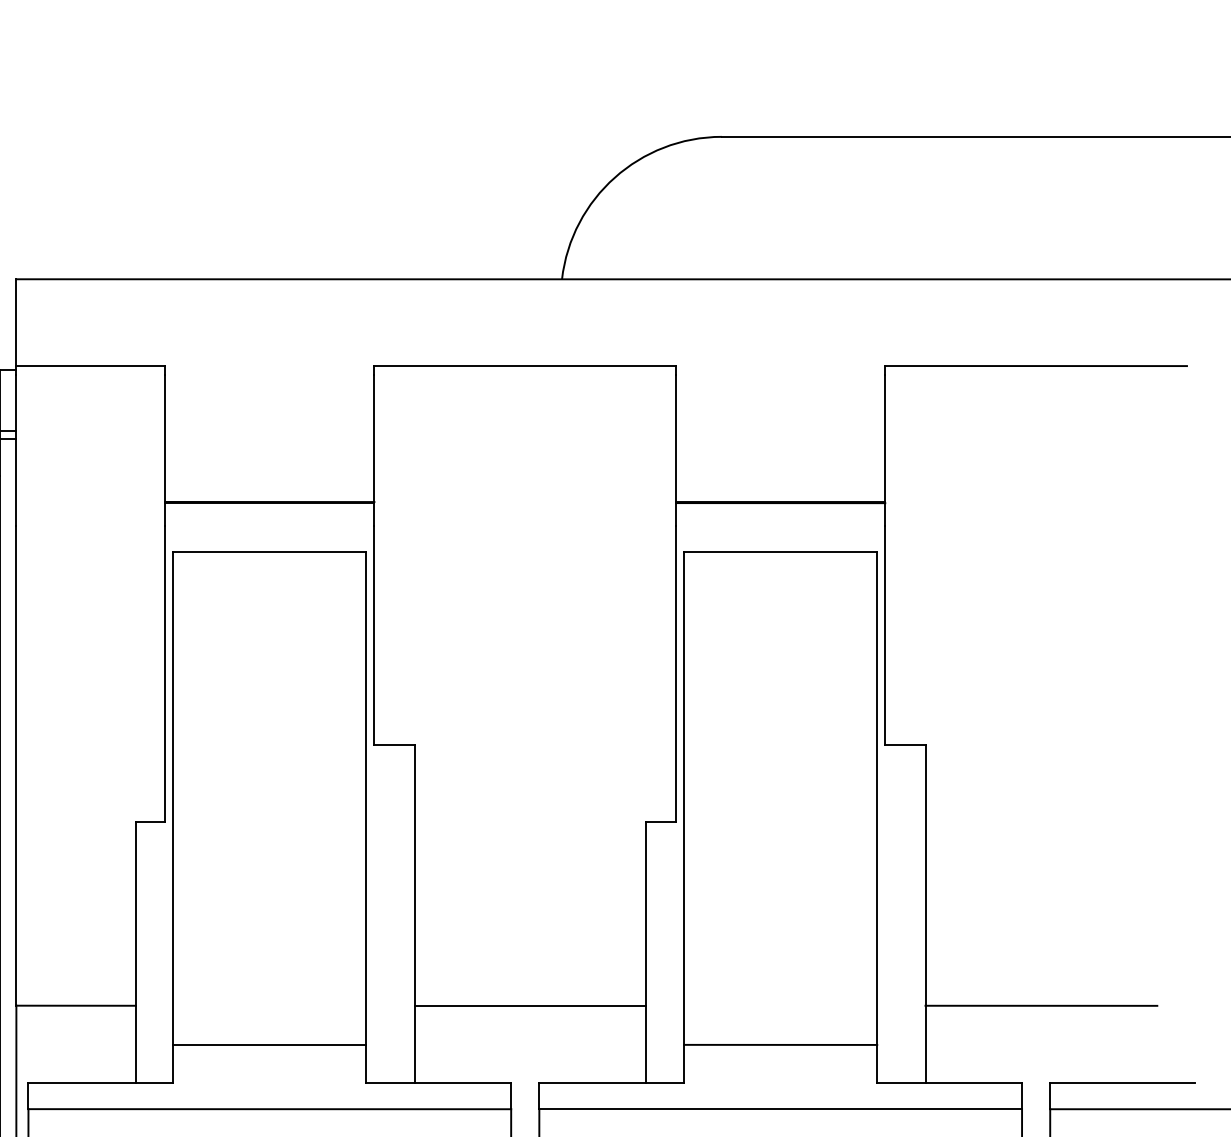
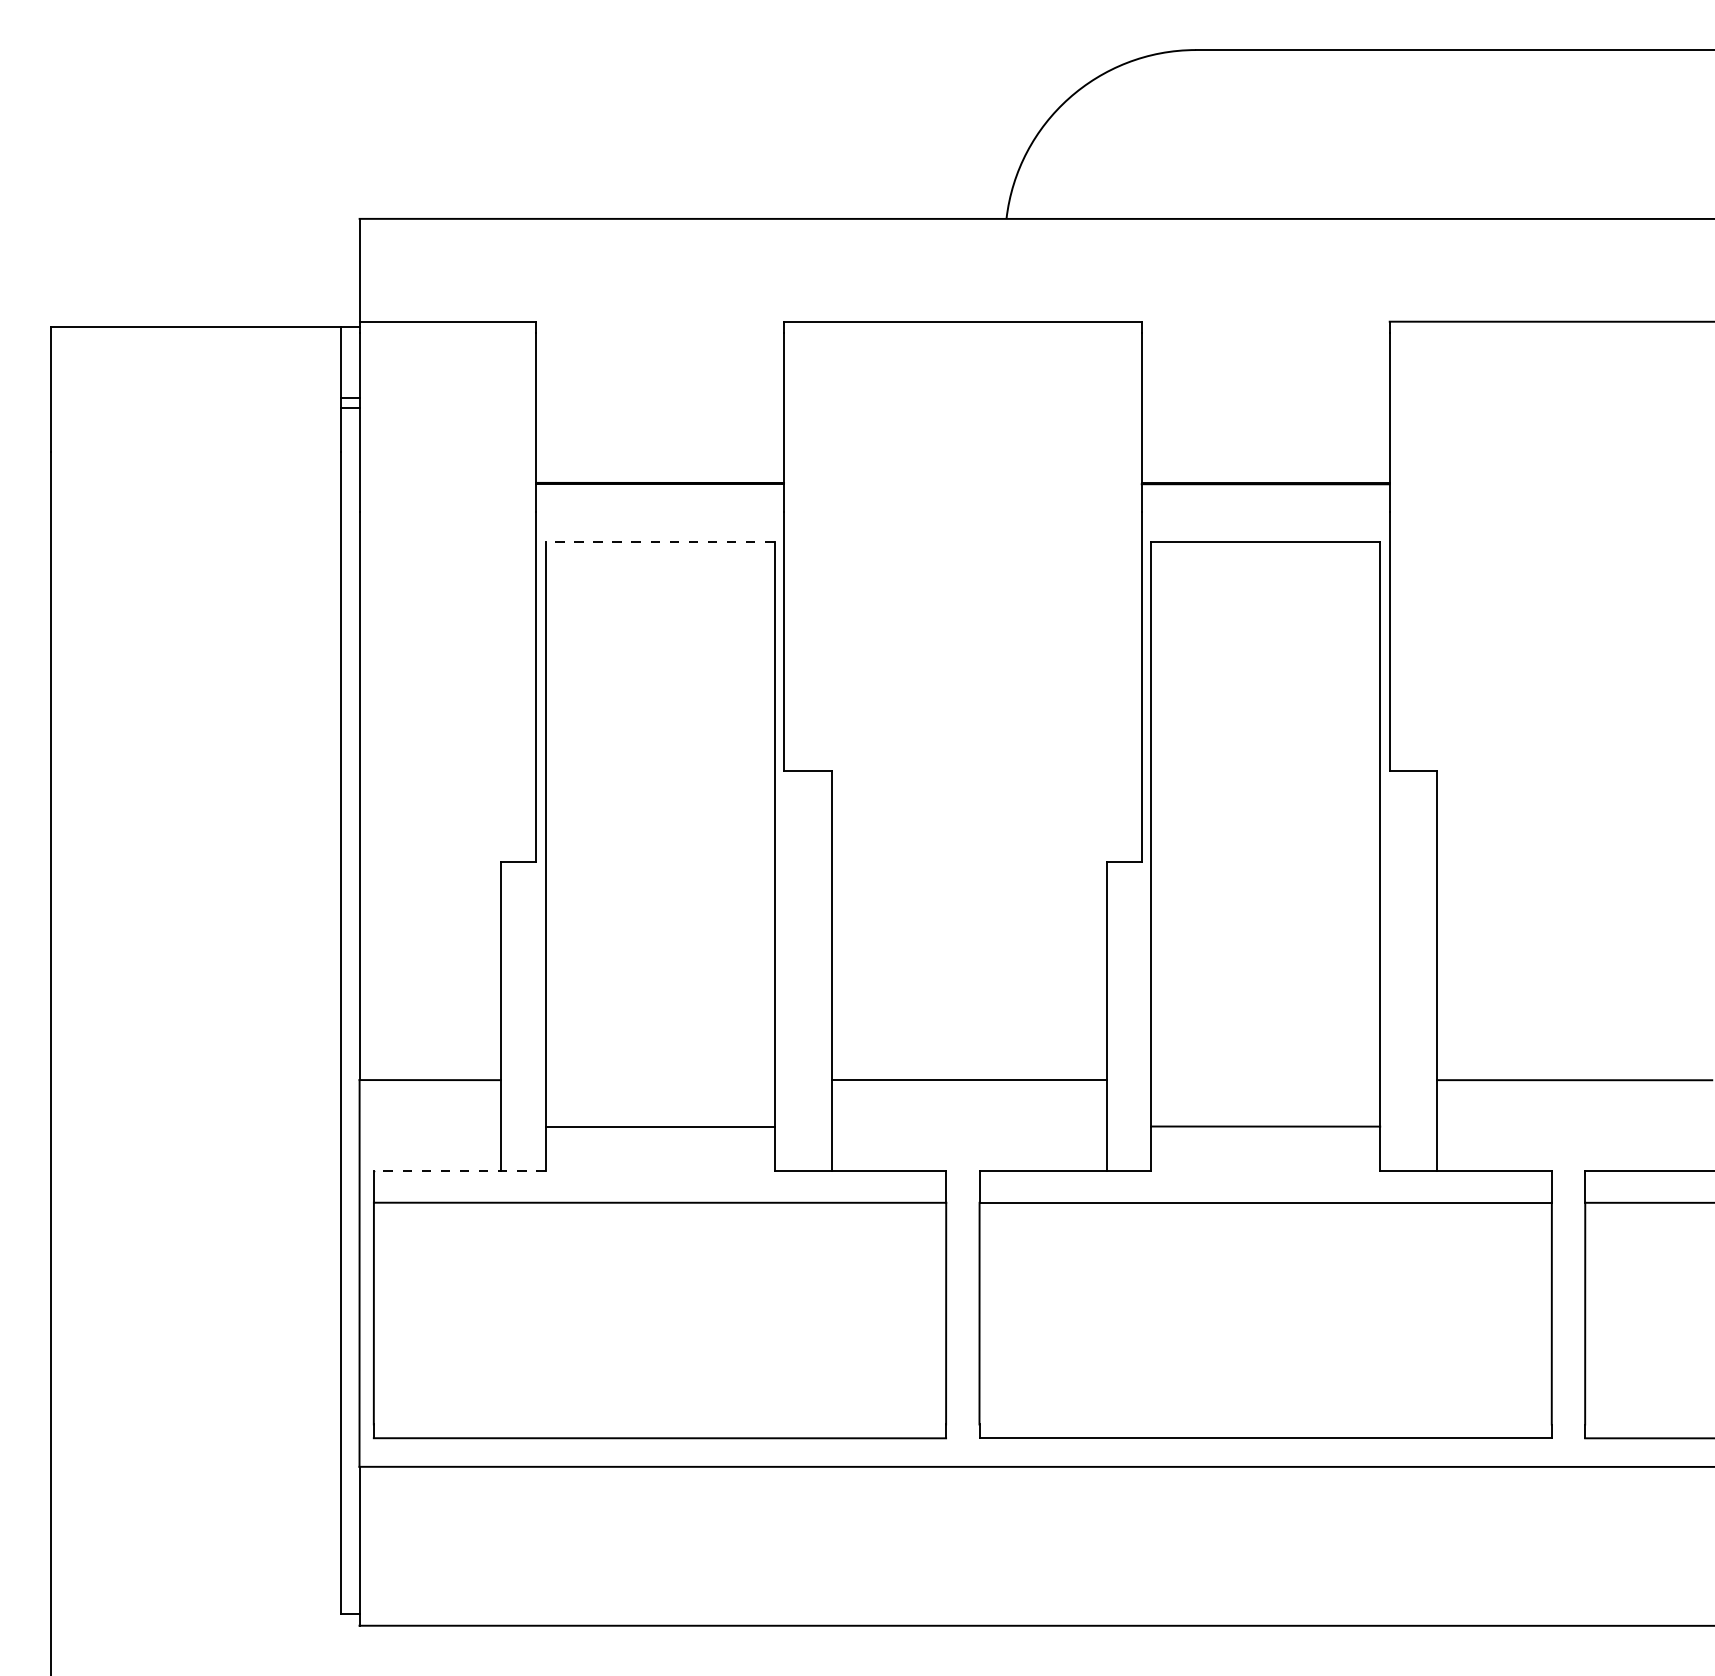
line: (269, 551) -> (659, 541), solid -> dashed
line: (100, 1082) -> (459, 1171), solid -> dashed

